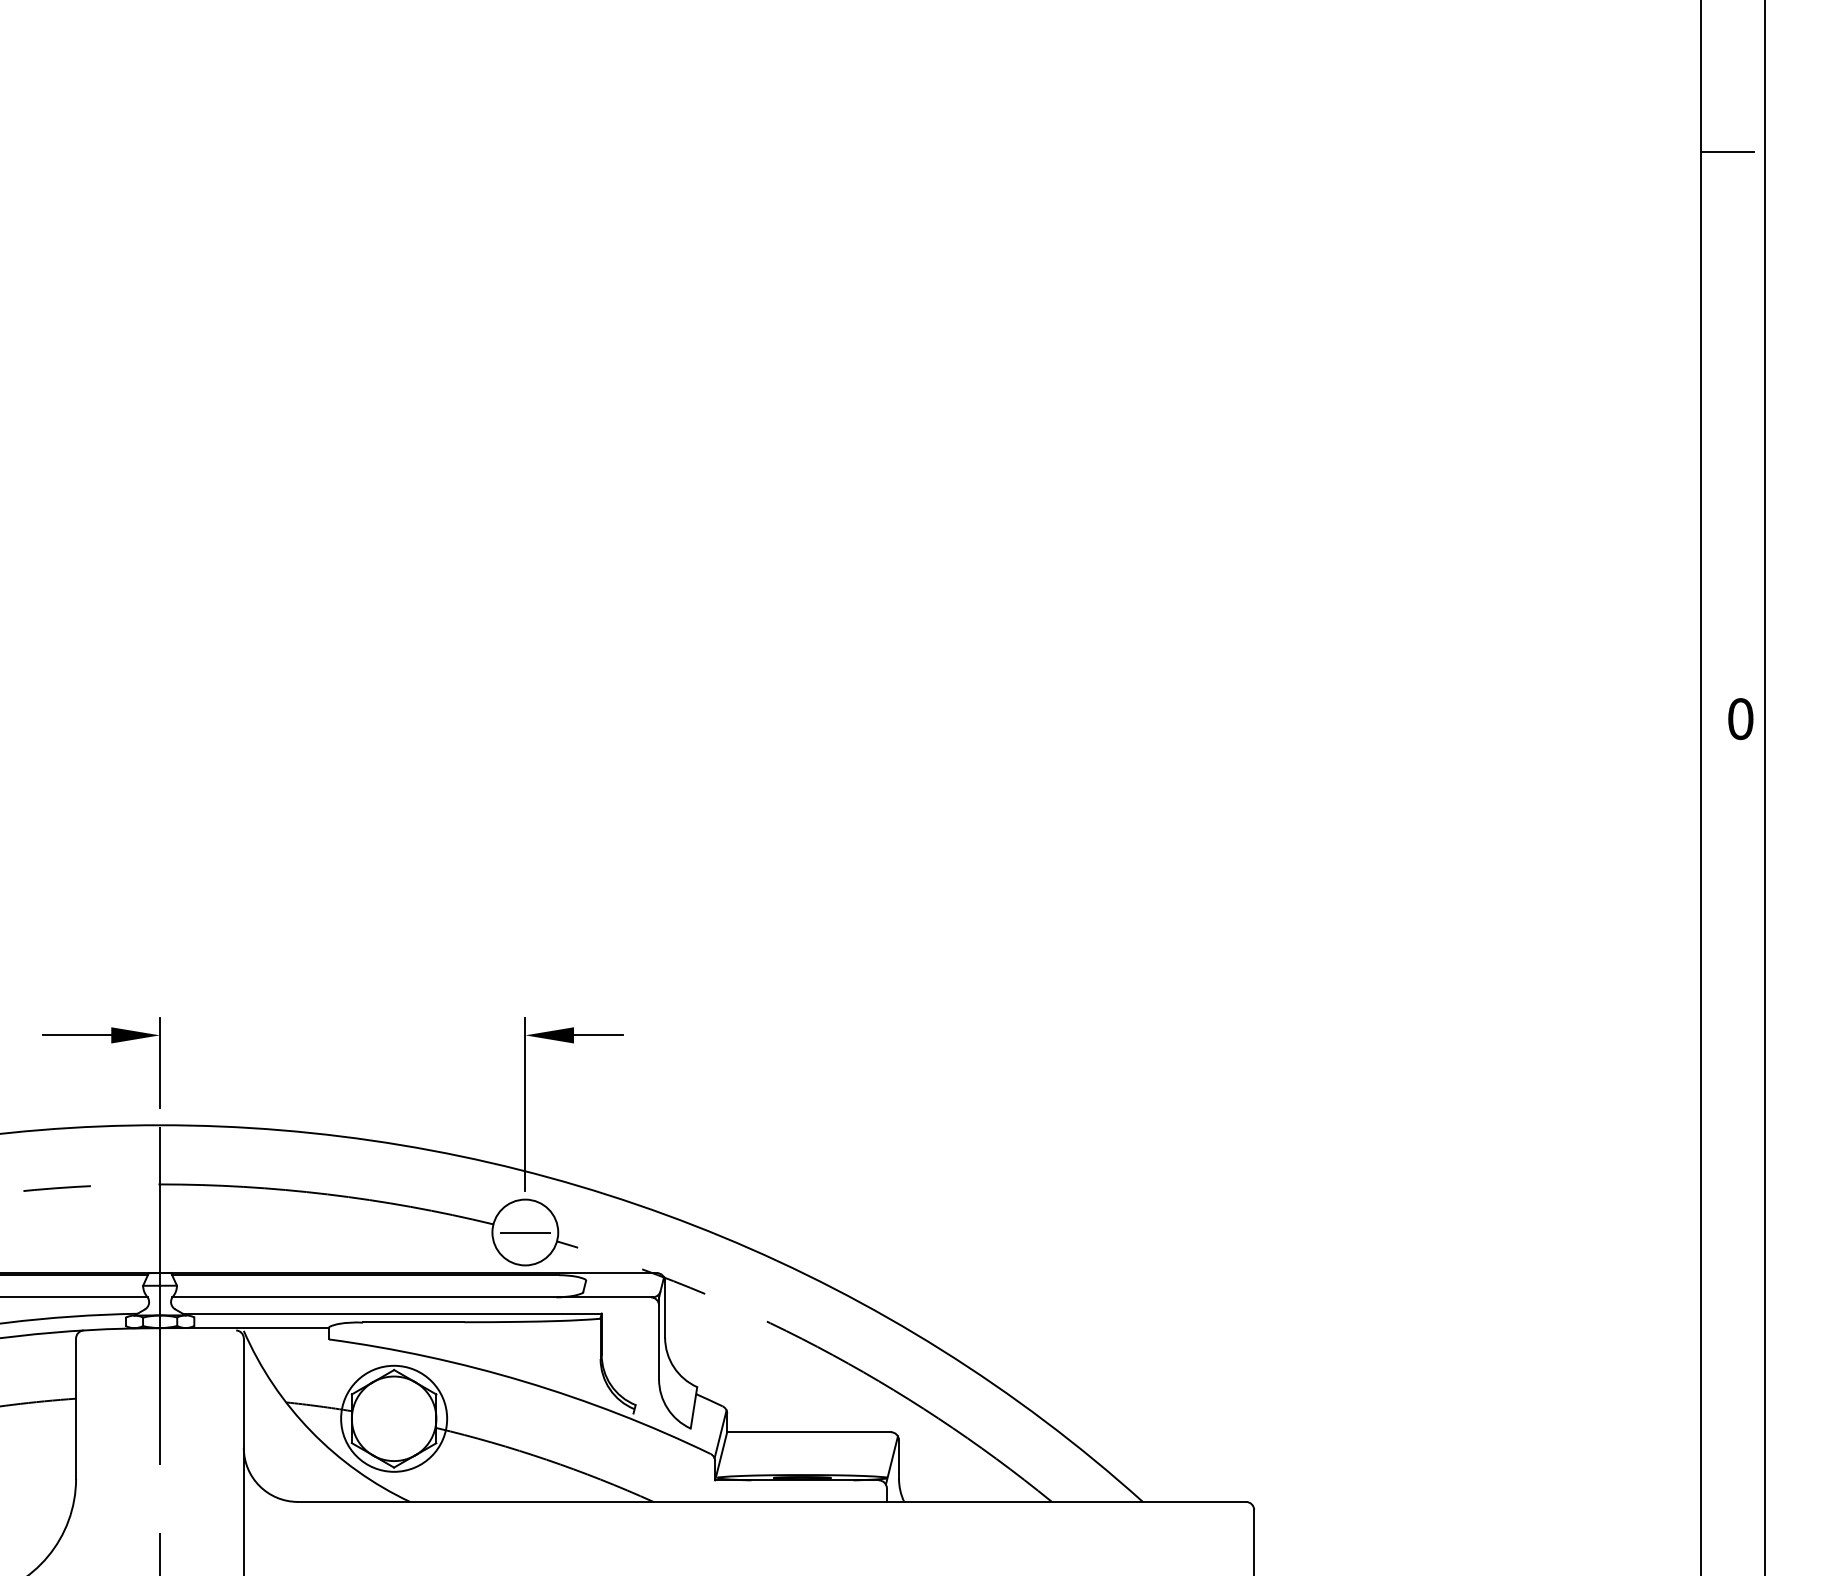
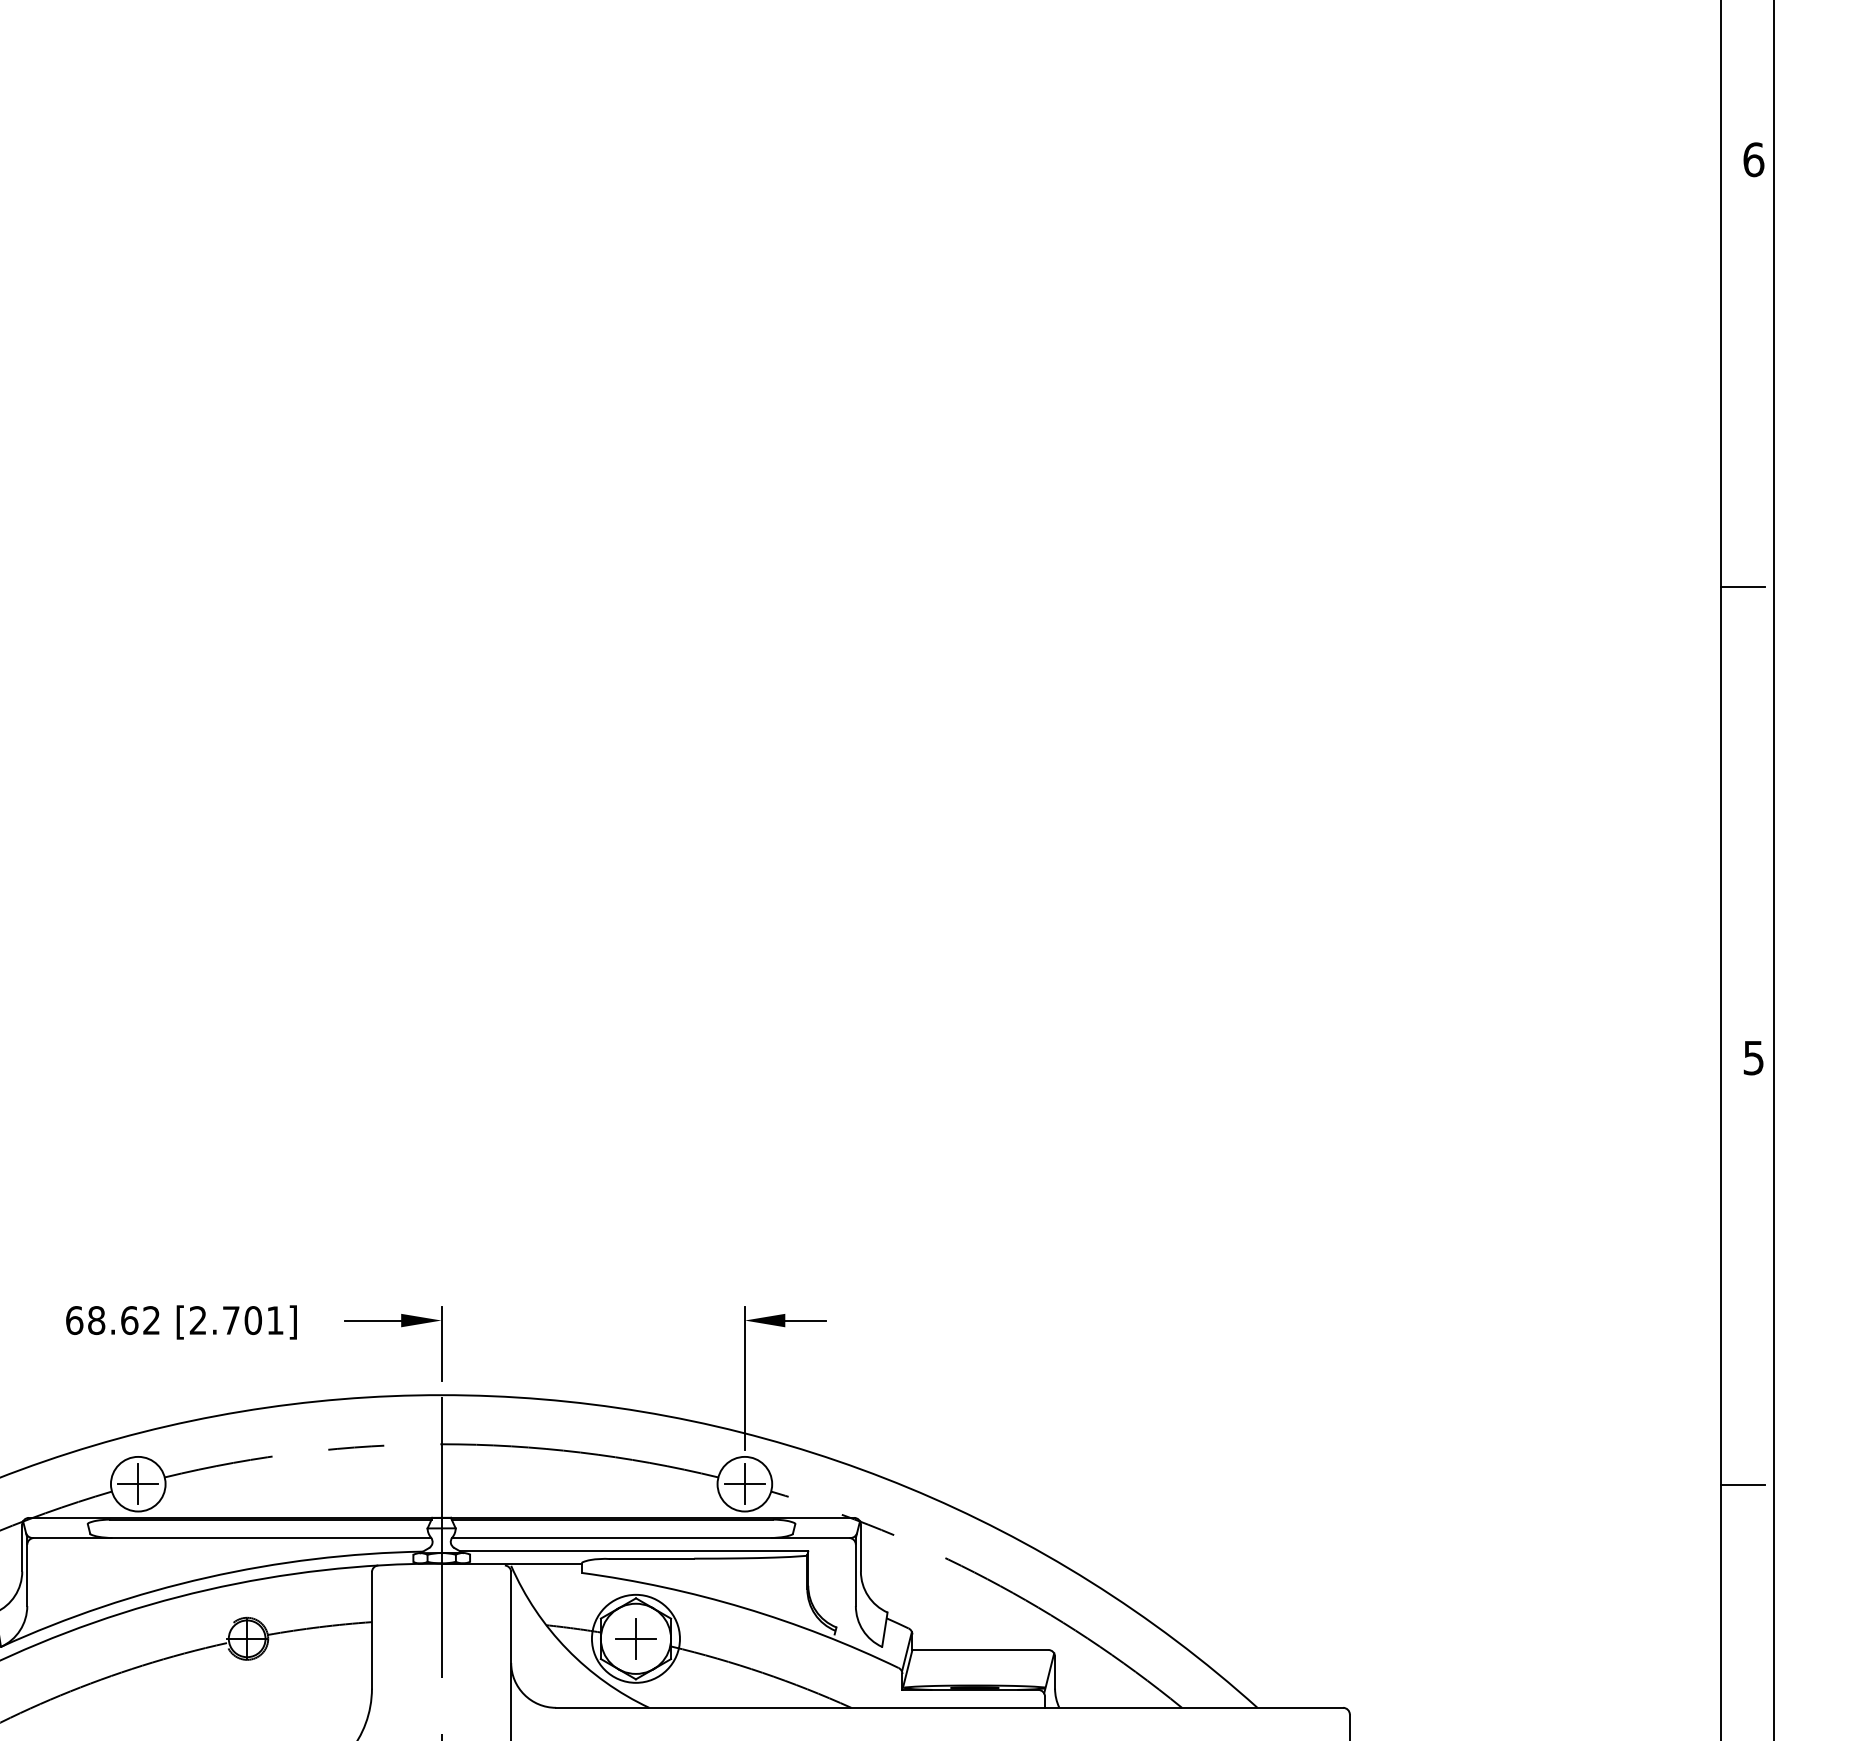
text: (1740, 718) -> (1753, 1057), 0 -> 5
line: (524, 1231) -> (744, 1483), added
line: (1727, 1234) -> (1742, 1485), added
part: (393, 1418) -> (635, 1638), added

